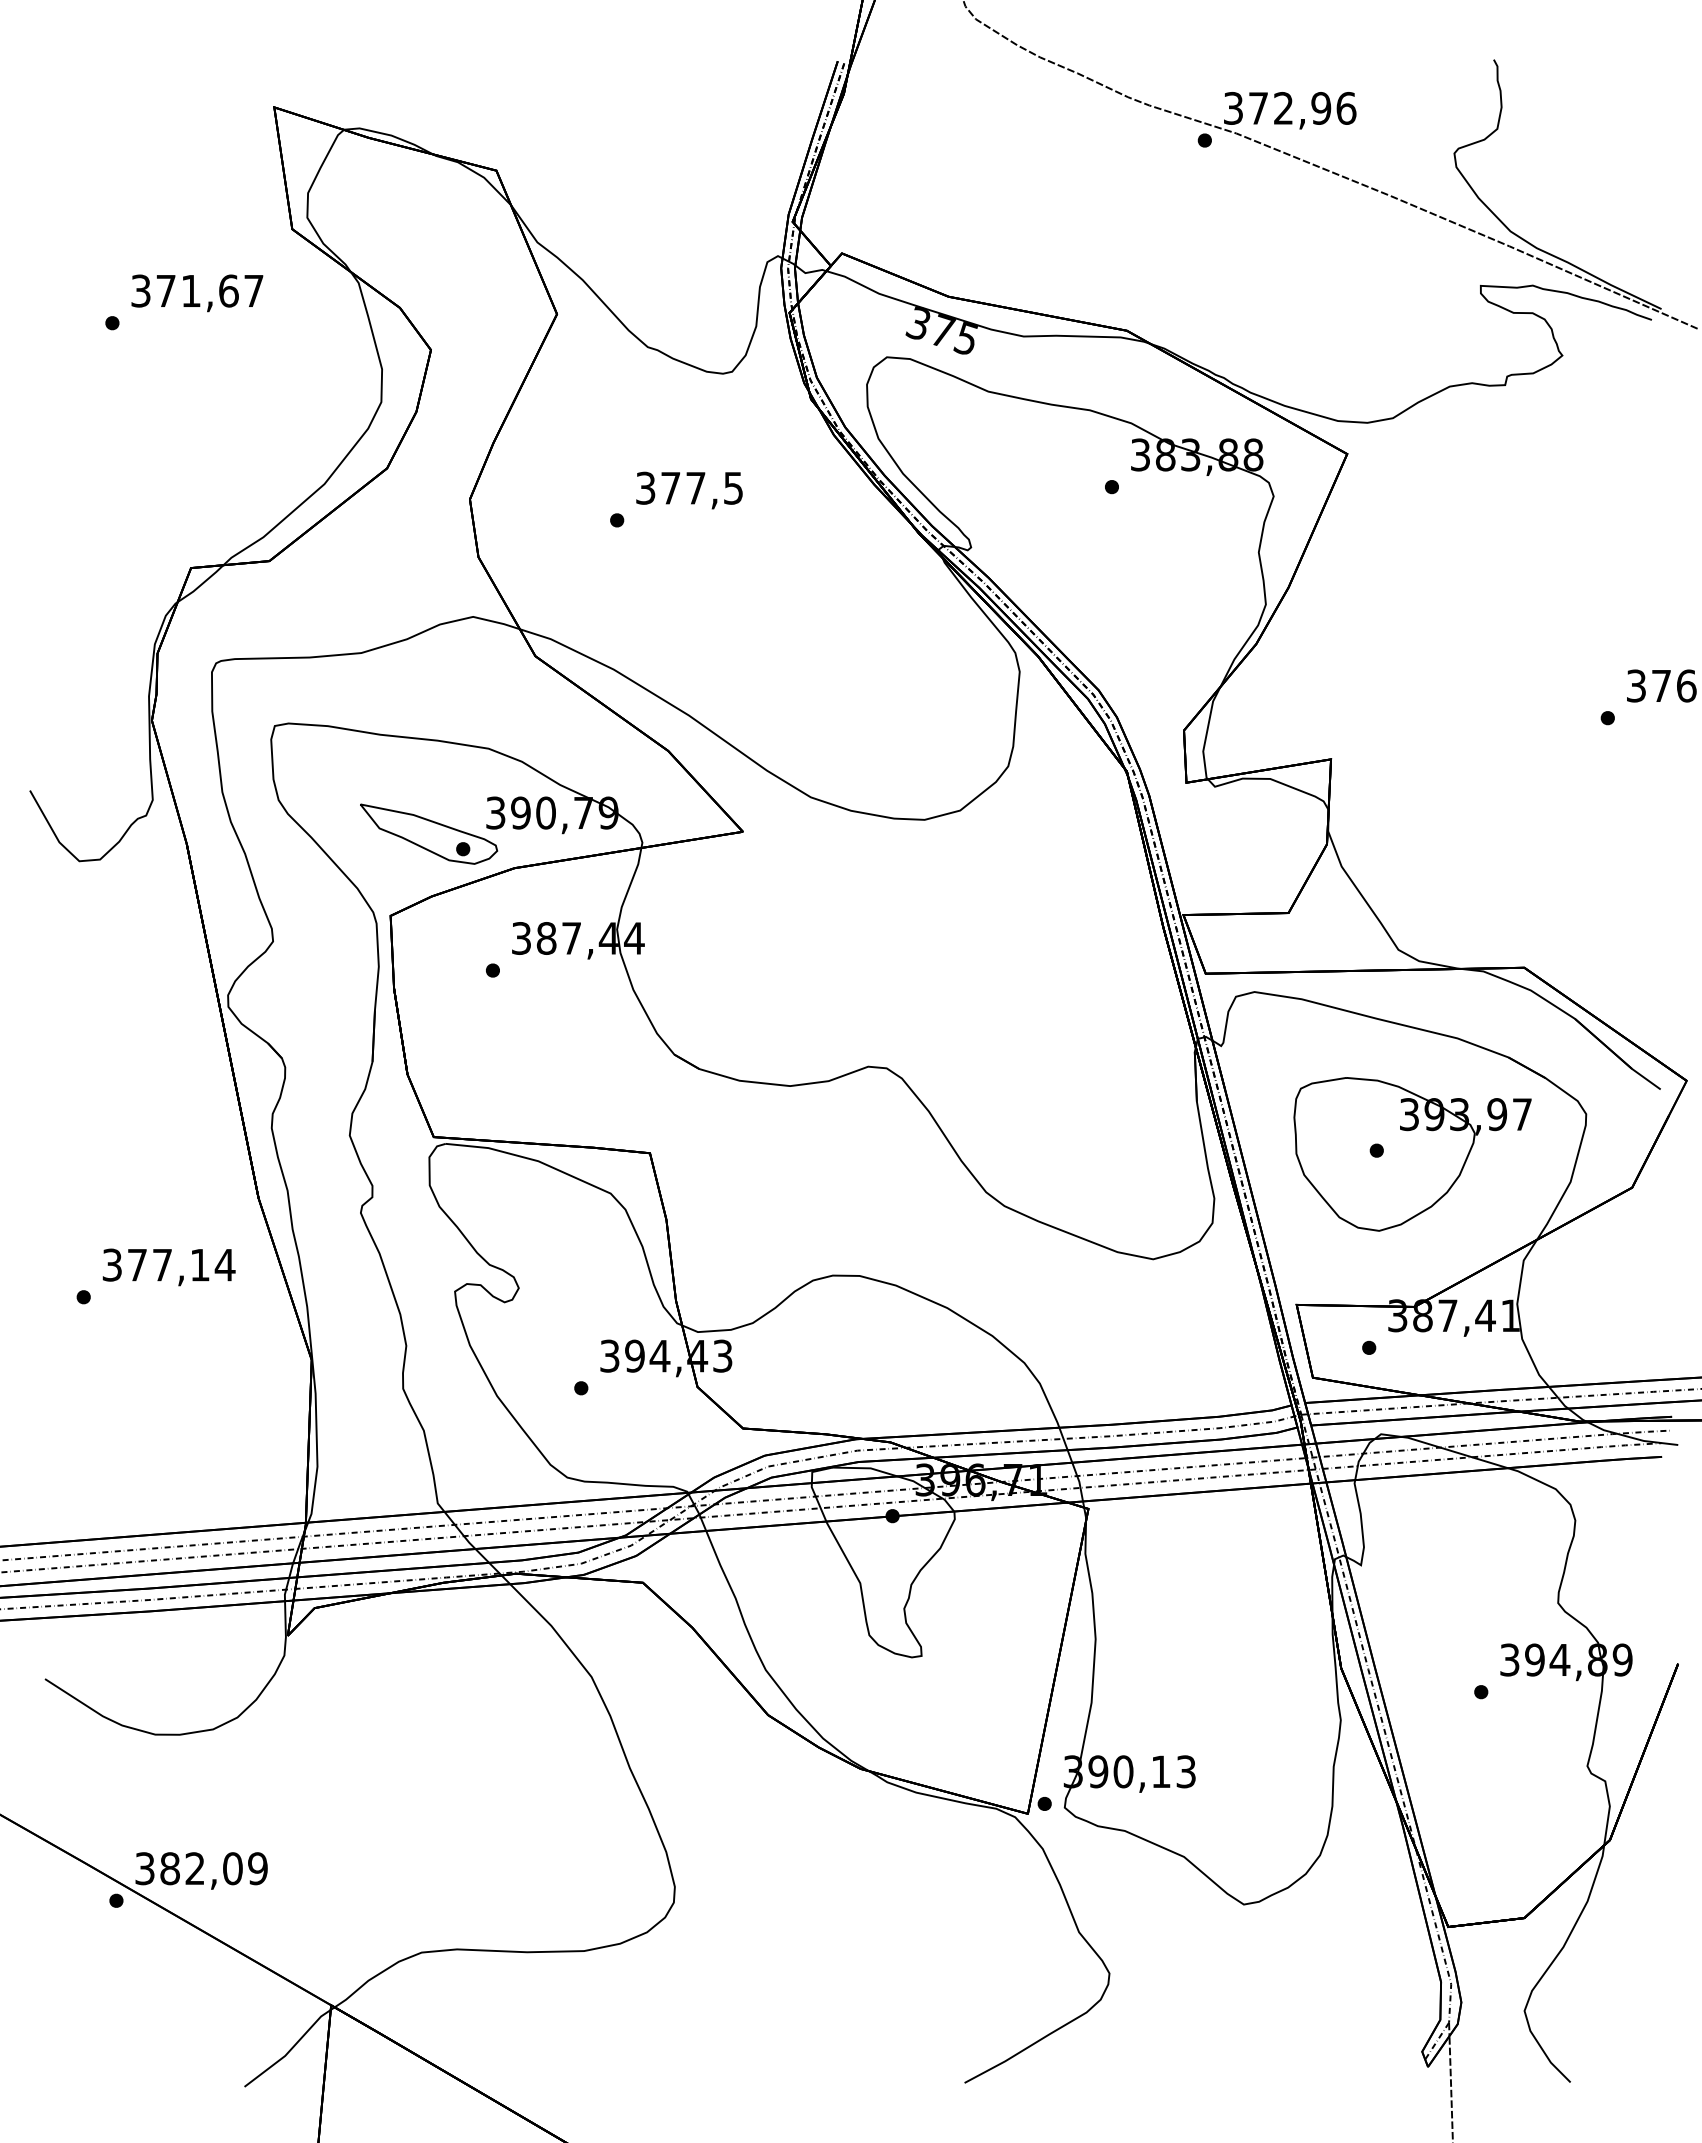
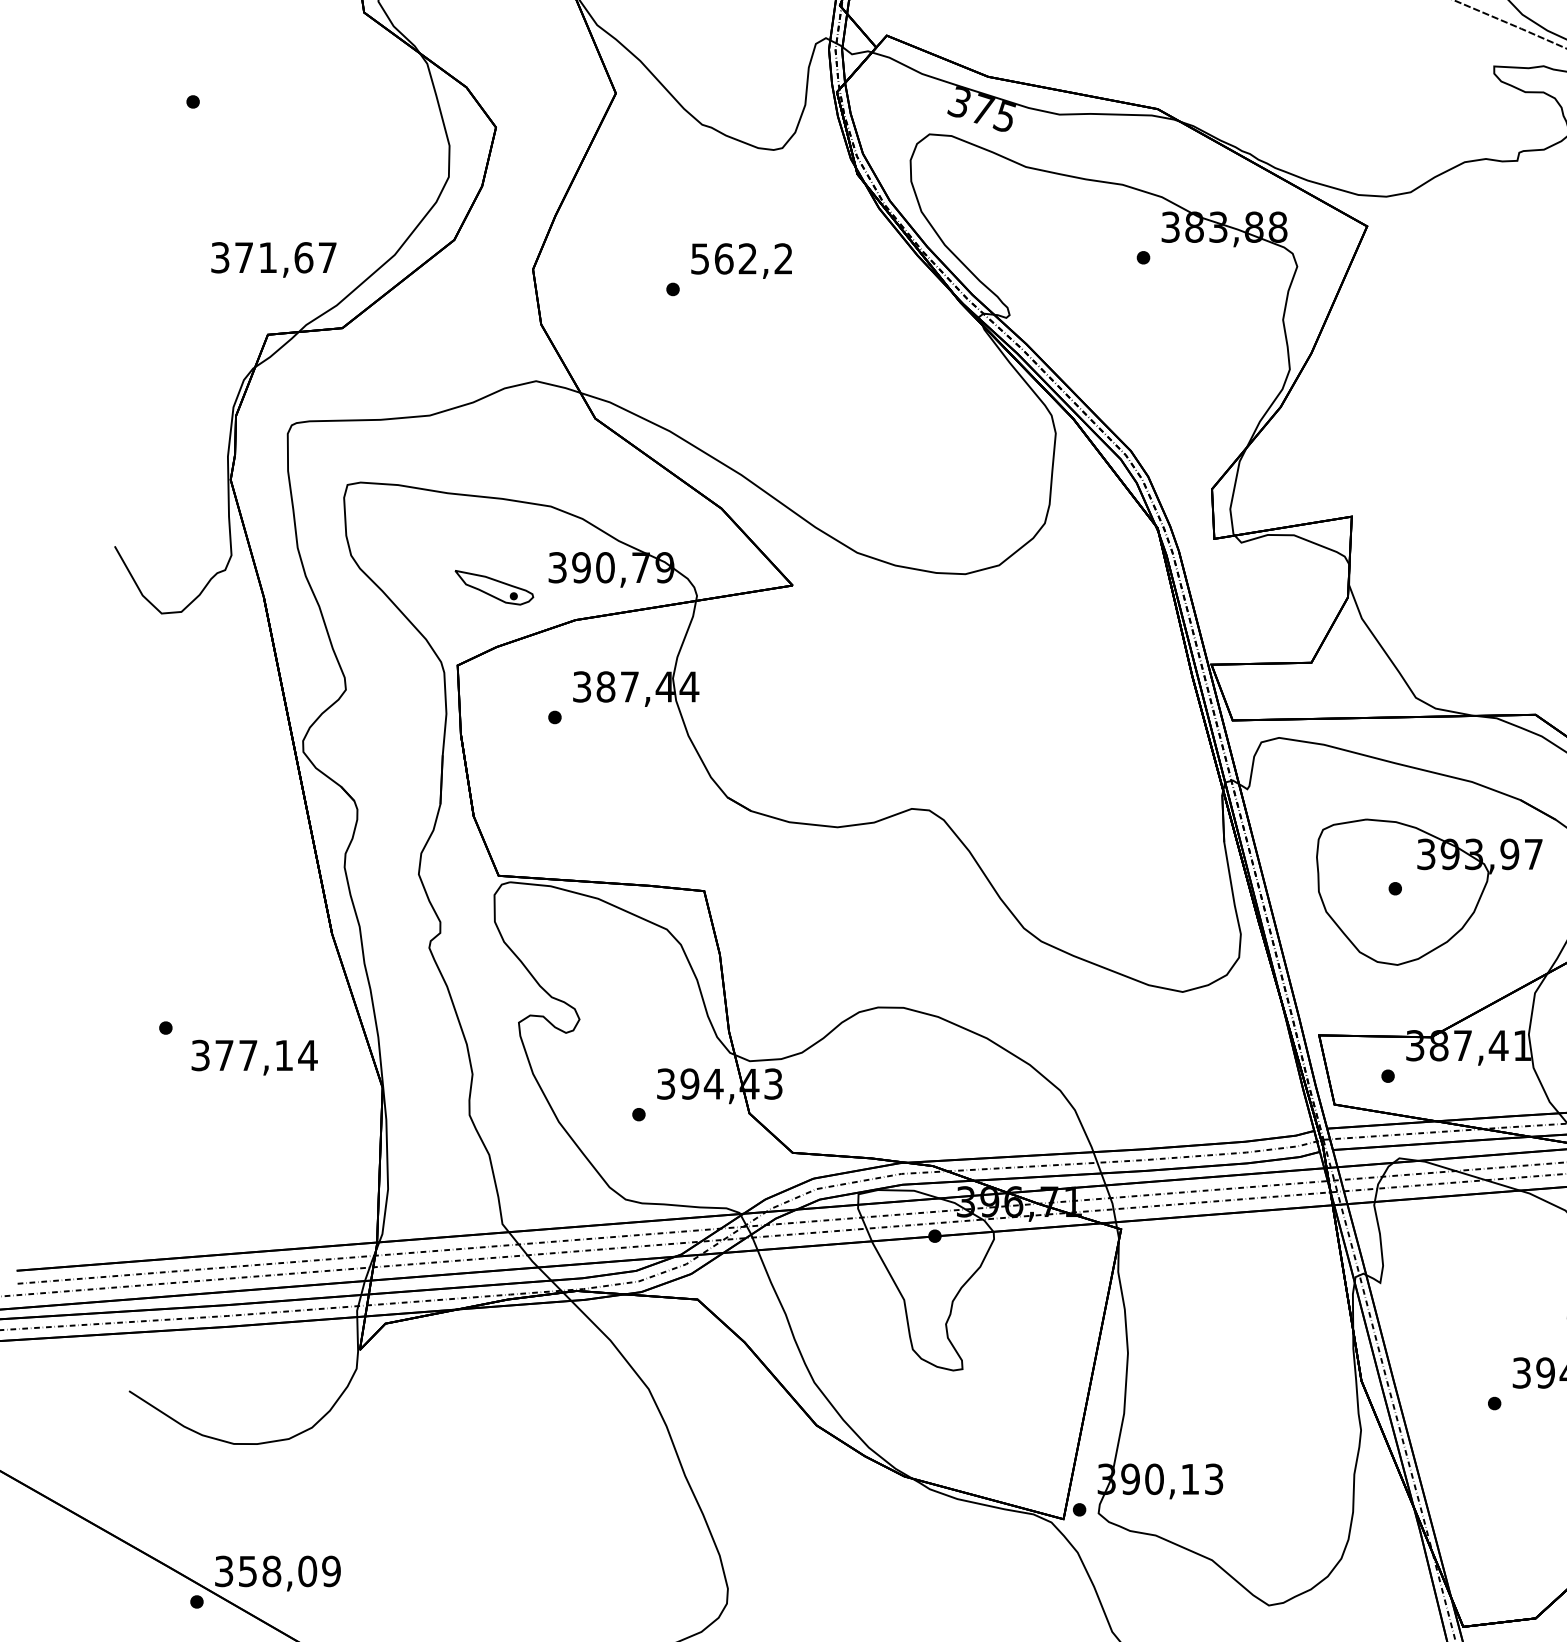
text: (197, 293) -> (274, 260), moved
text: (689, 487) -> (741, 258), 377,5 -> 562,2
part: (429, 833) -> (494, 587), size x0.6
text: (168, 1267) -> (254, 1057), moved
text: (182, 1868) -> (259, 1571), 382,09 -> 358,09

